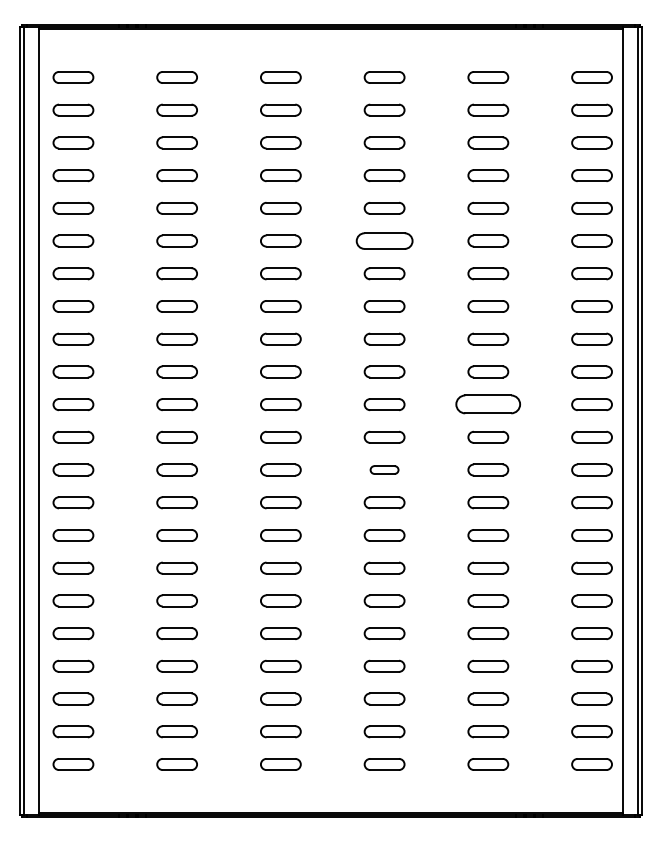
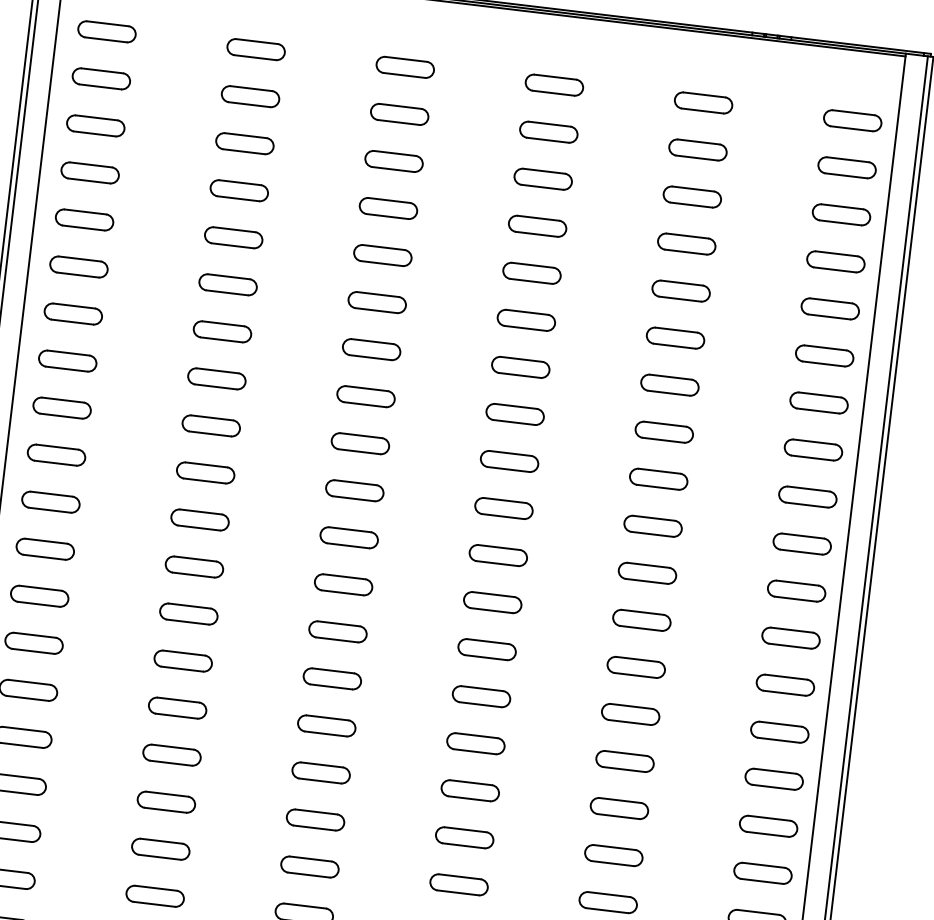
part: (384, 240) -> (526, 319), size x0.71
part: (488, 404) -> (647, 573), size x0.62
part: (384, 469) -> (487, 648), size x1.43

